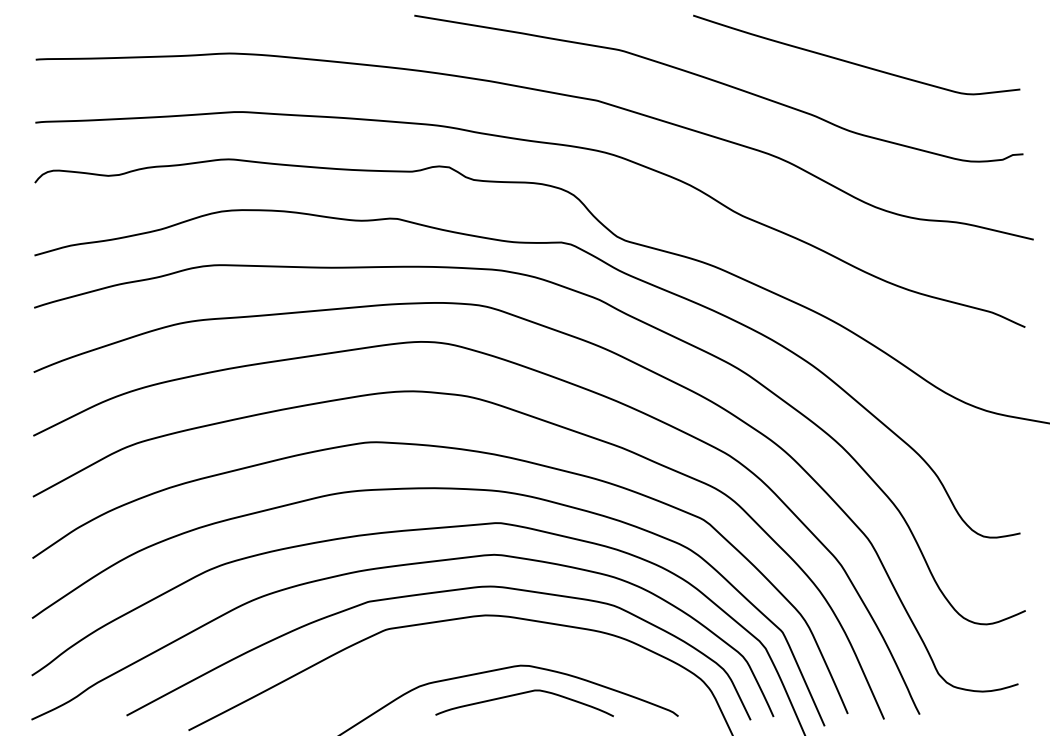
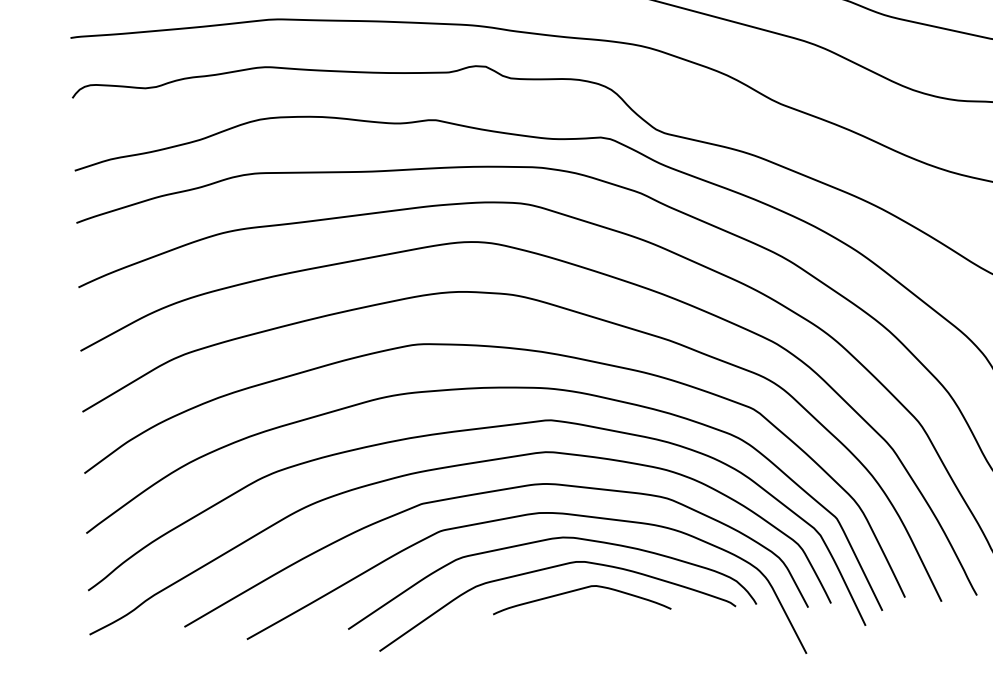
curve: (486, 644) -> (541, 542), added

